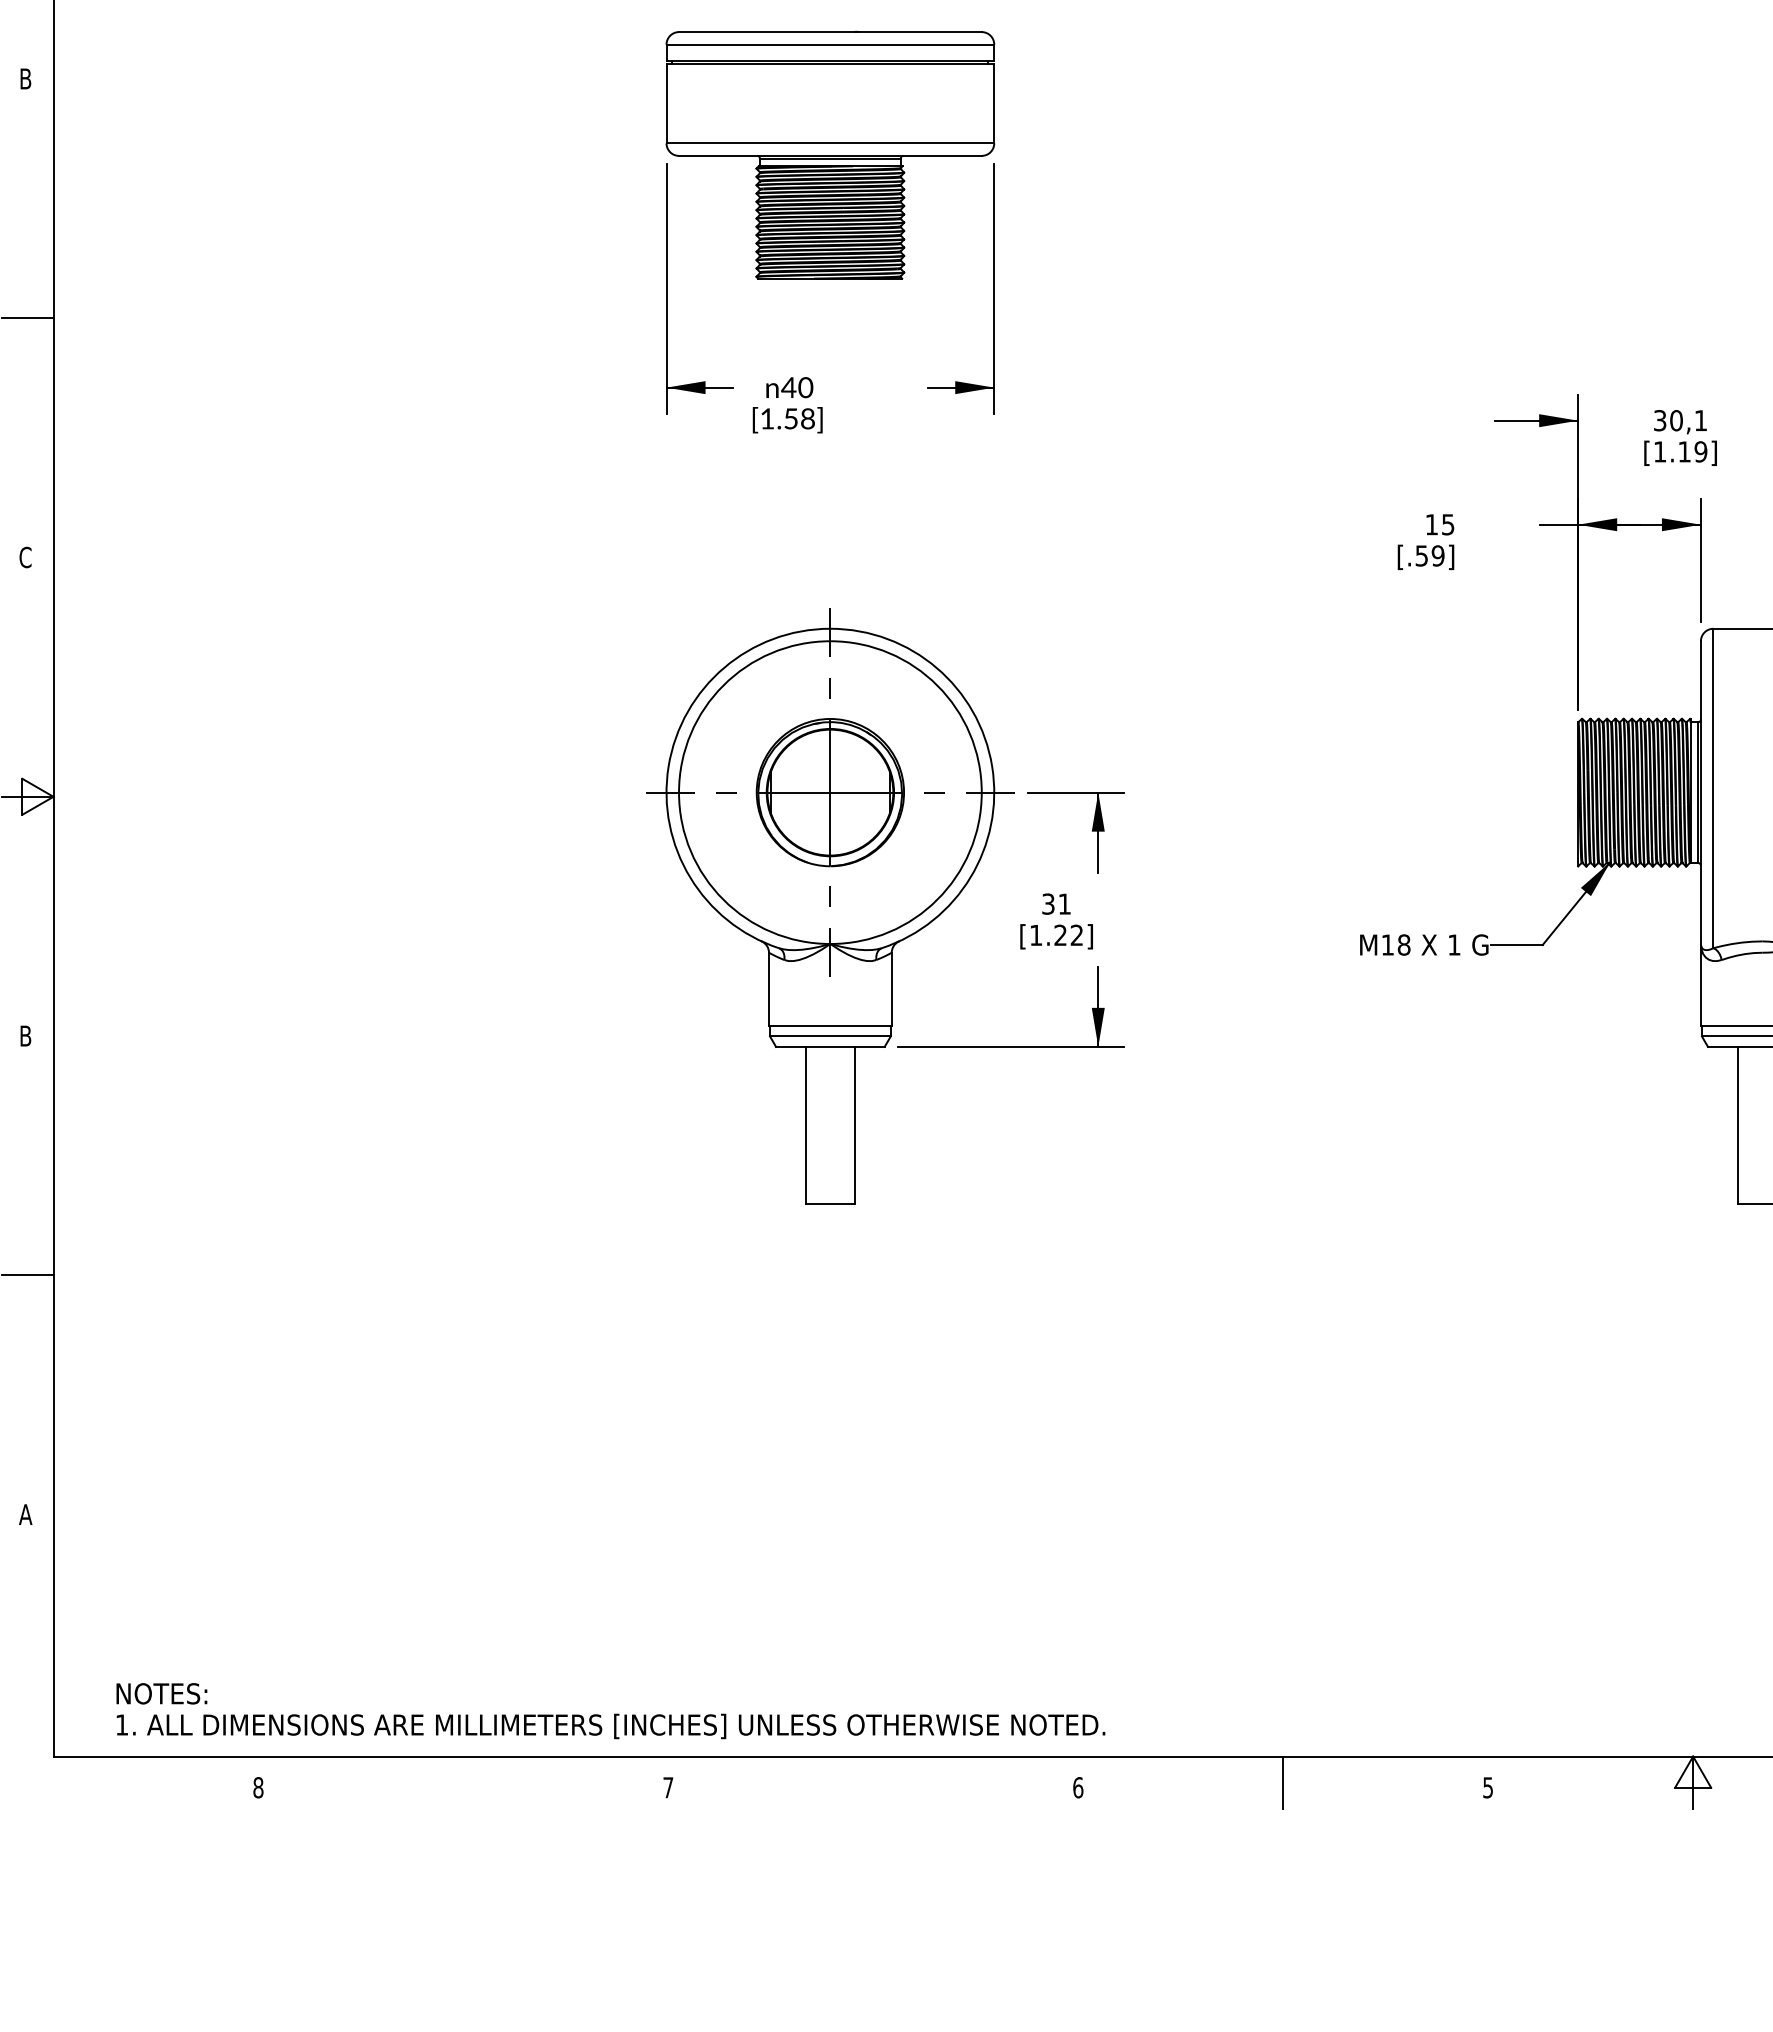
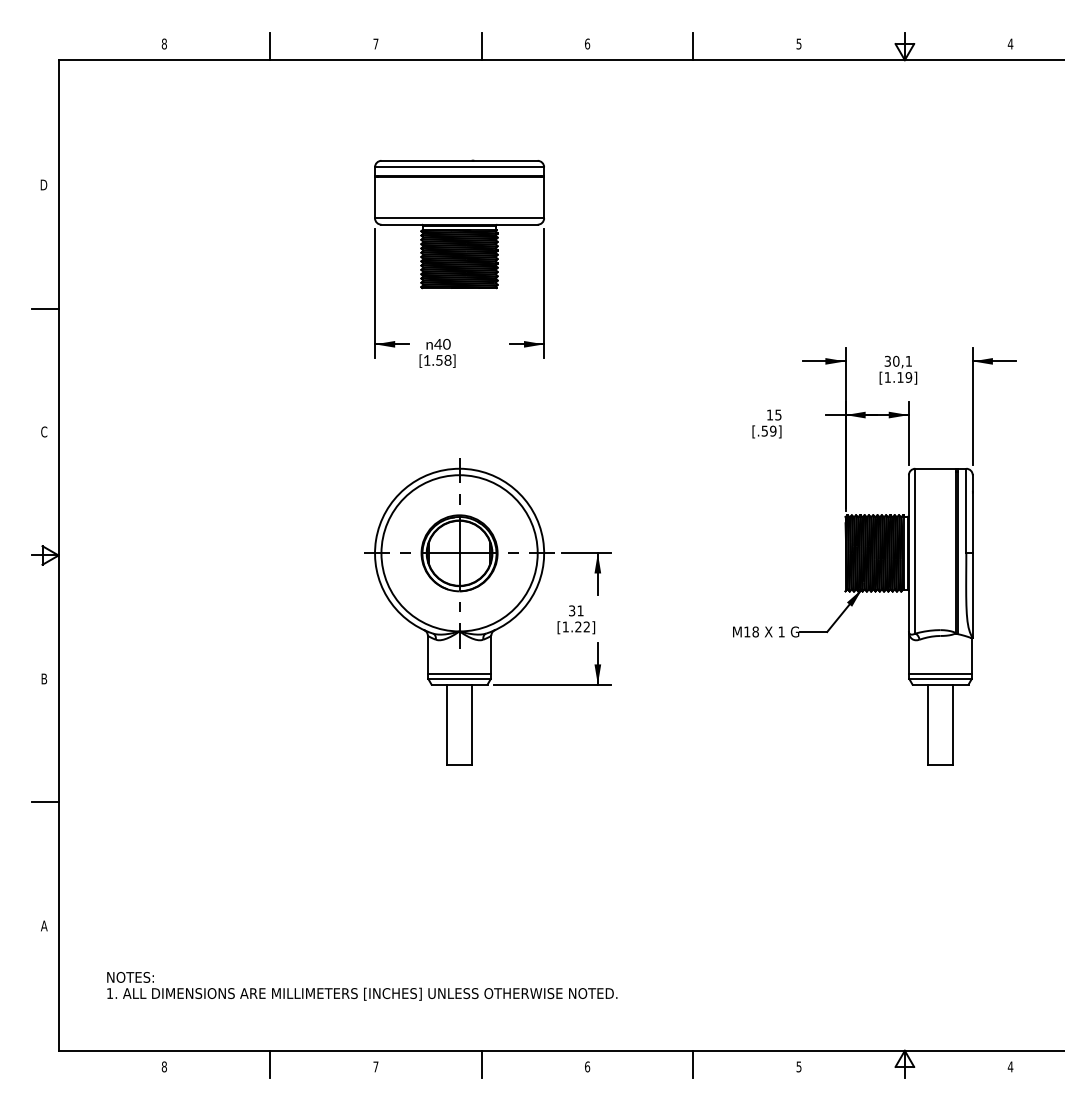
text: (24, 77) -> (43, 184), B -> D
text: (611, 1711) -> (362, 986), moved
line: (464, 1781) -> (270, 1063), added
line: (872, 1781) -> (481, 1063), added

